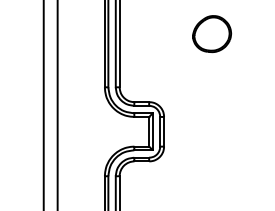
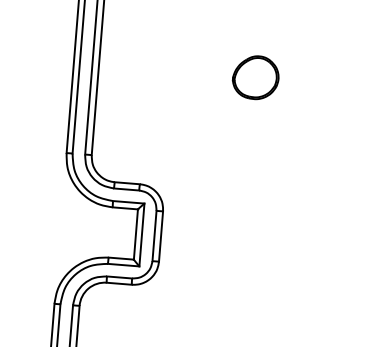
part: (212, 34) -> (256, 78), size x0.7

